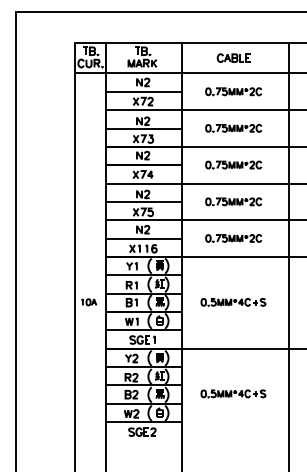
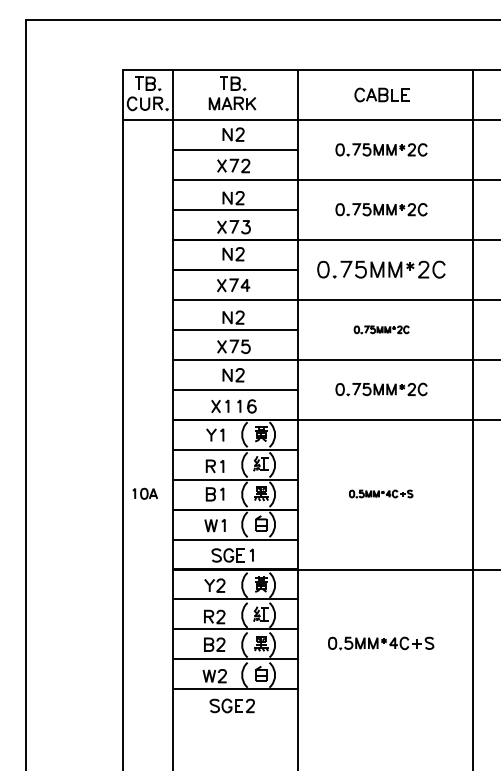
part: (233, 164) -> (381, 268), size x1.4
part: (233, 201) -> (381, 329), size x0.6
part: (233, 302) -> (381, 494), size x0.6

